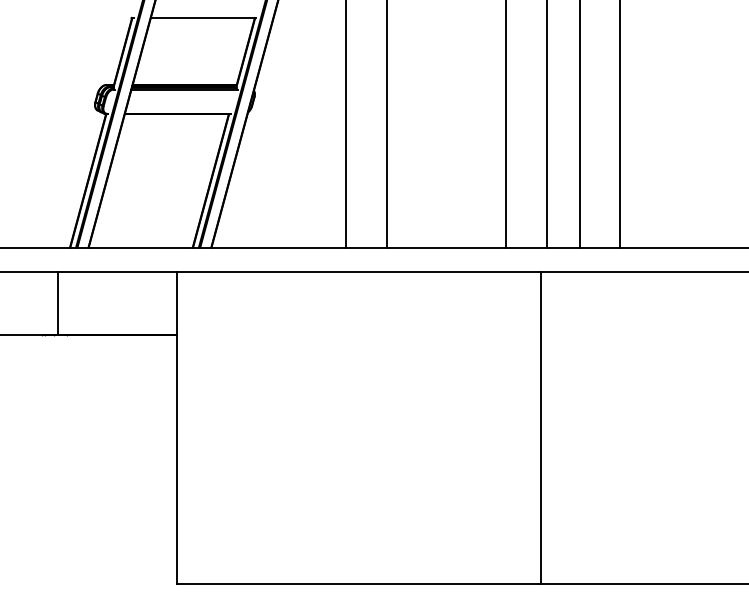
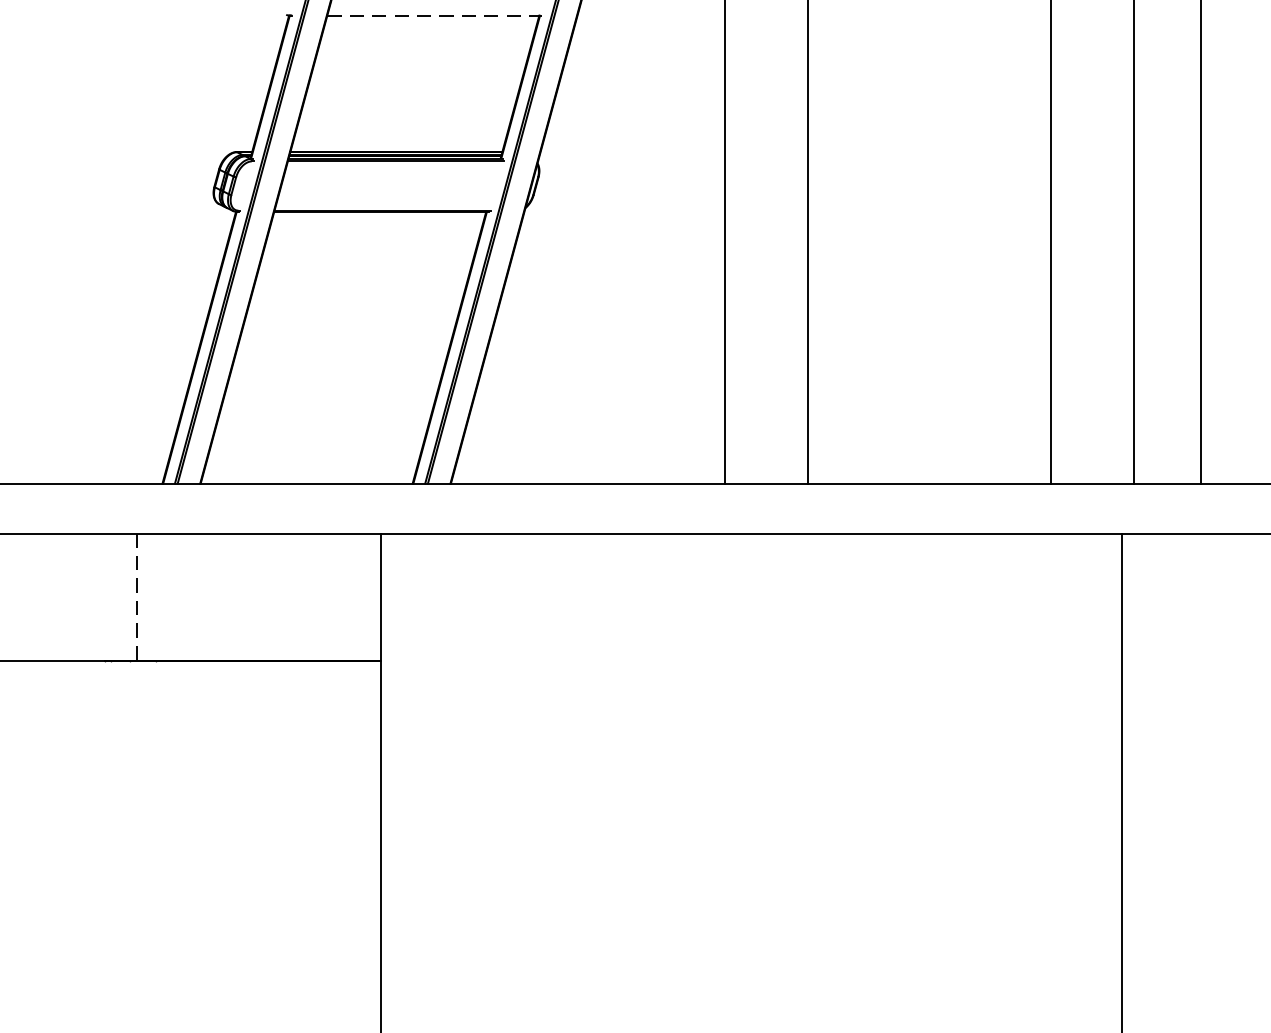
line: (203, 18) -> (434, 16), solid -> dashed
line: (57, 304) -> (137, 599), solid -> dashed

